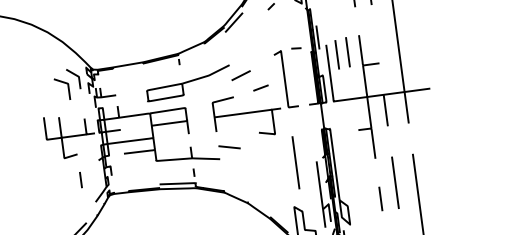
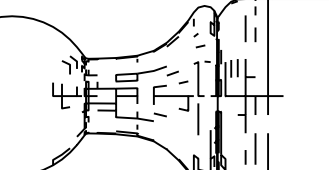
curve: (281, 24) -> (200, 46), added
line: (296, 163) -> (198, 119), moved
curve: (80, 180) -> (69, 122), removed

